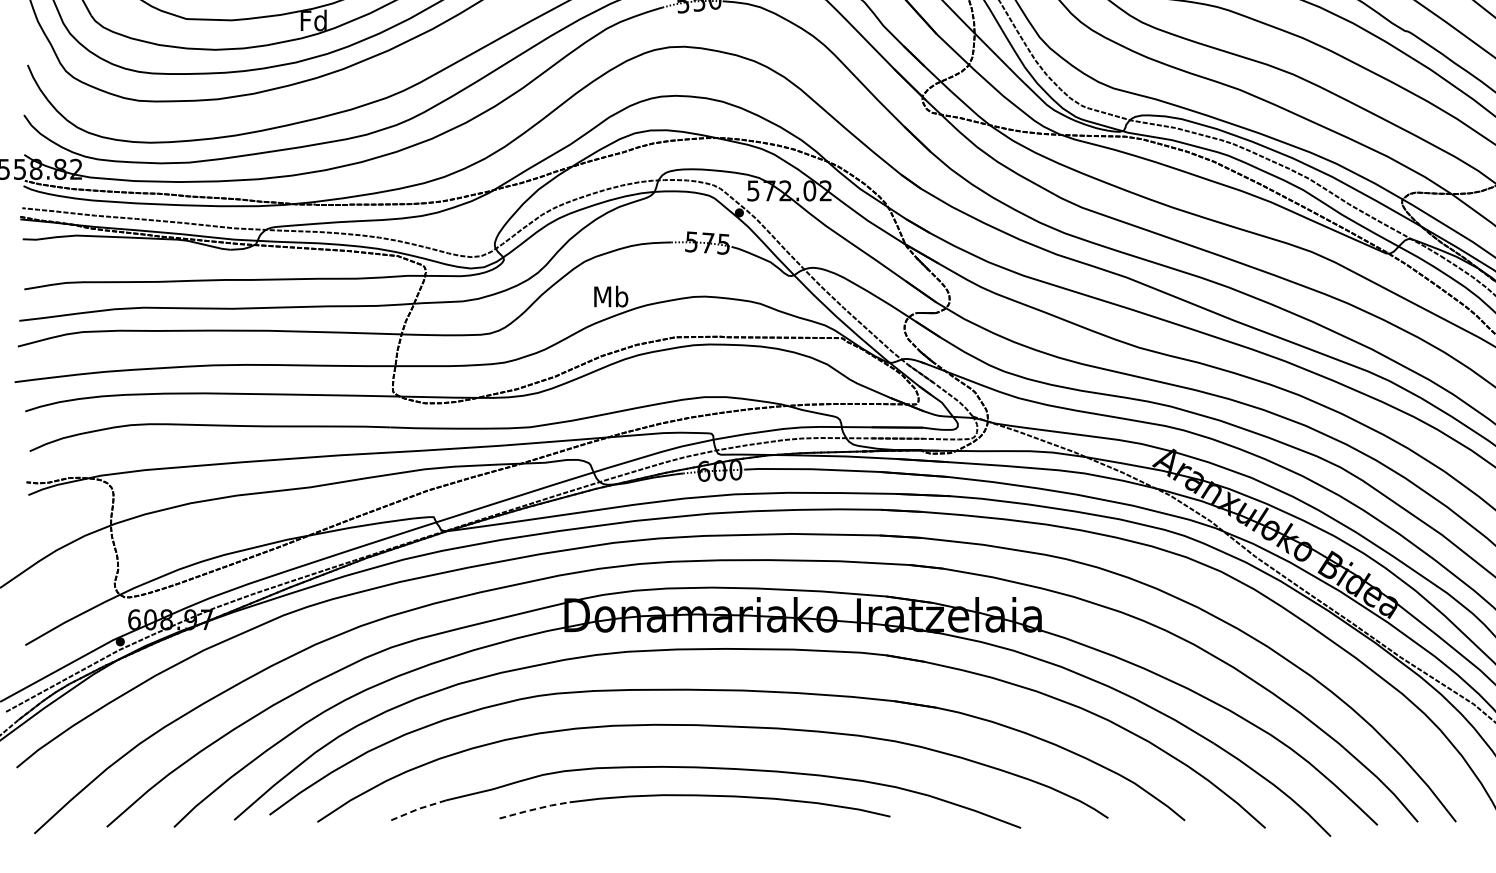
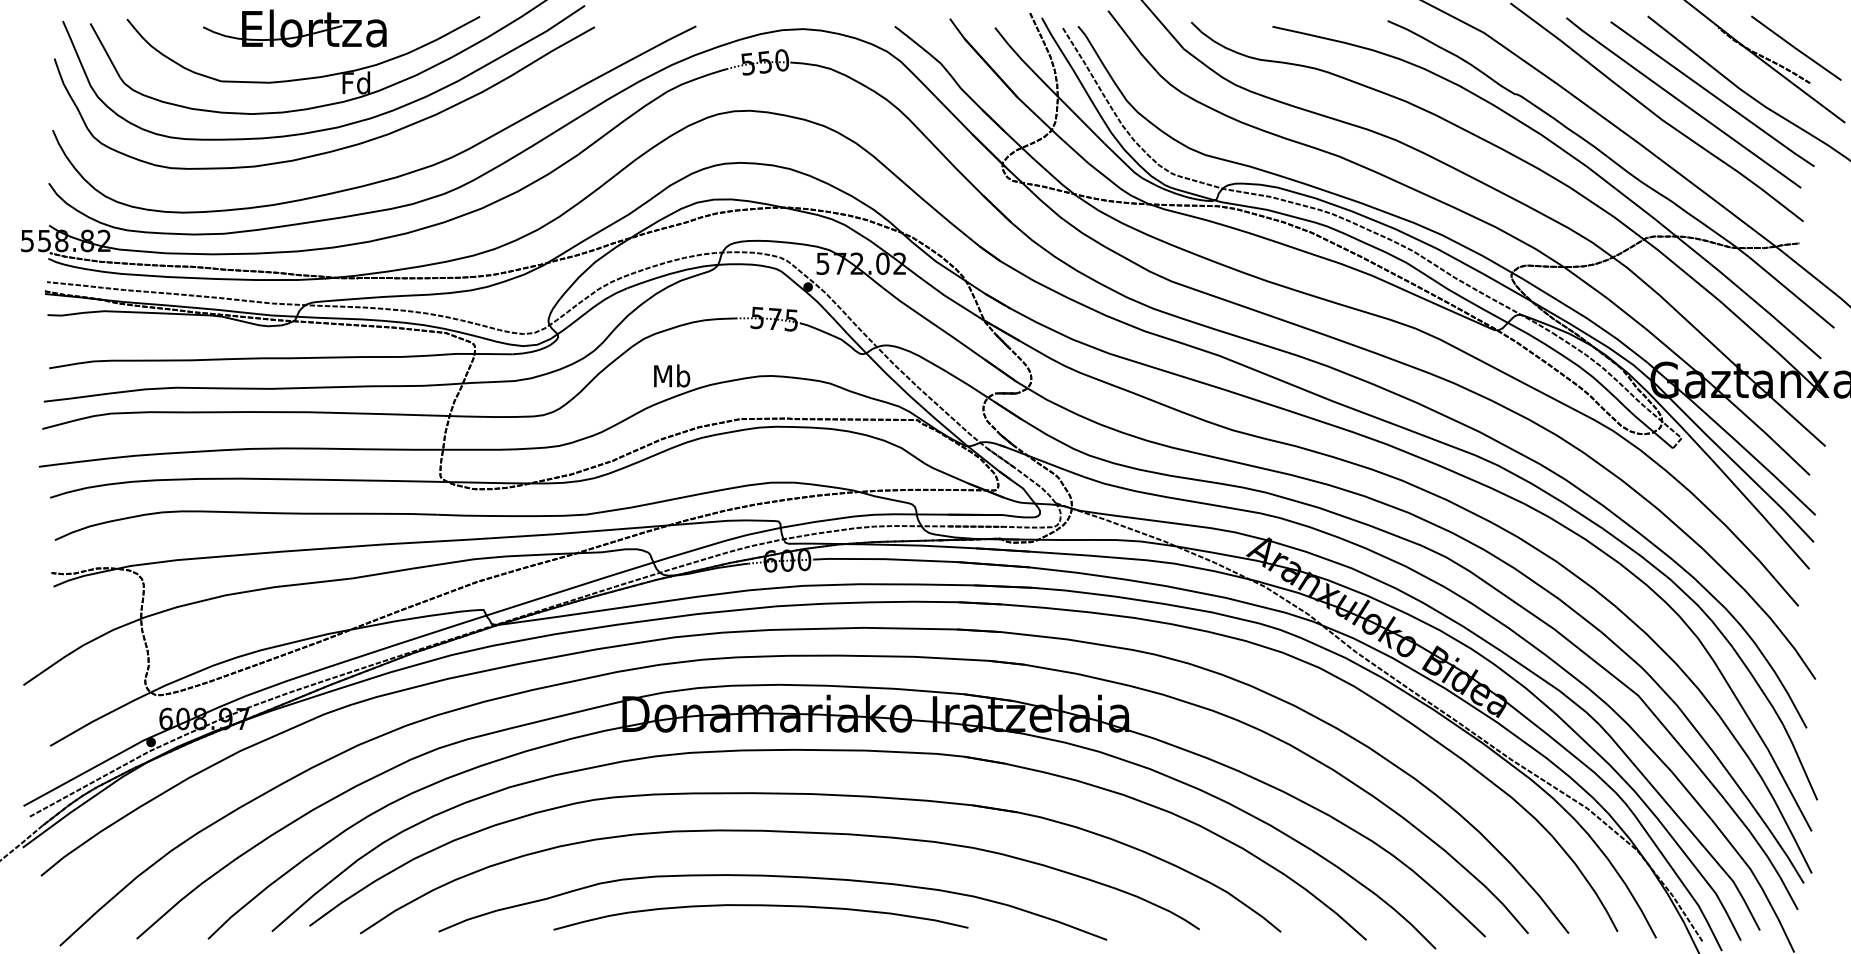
line: (418, 808) -> (467, 919), dashed -> solid
line: (534, 809) -> (590, 920), dashed -> solid

